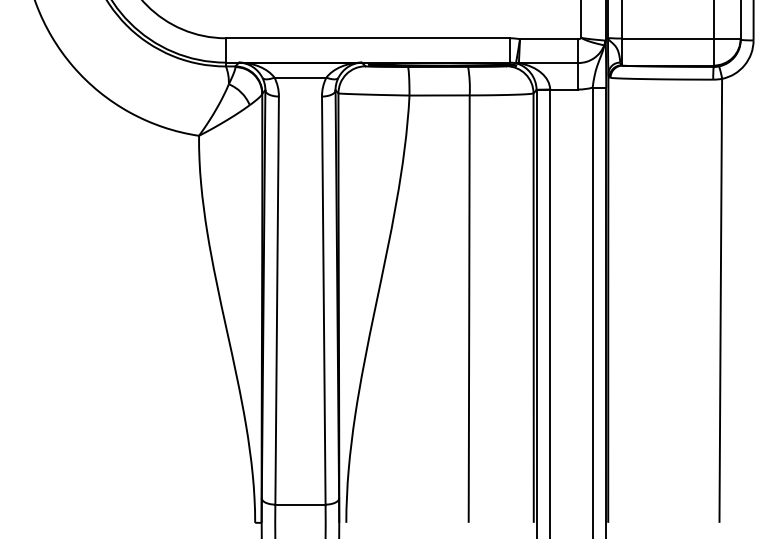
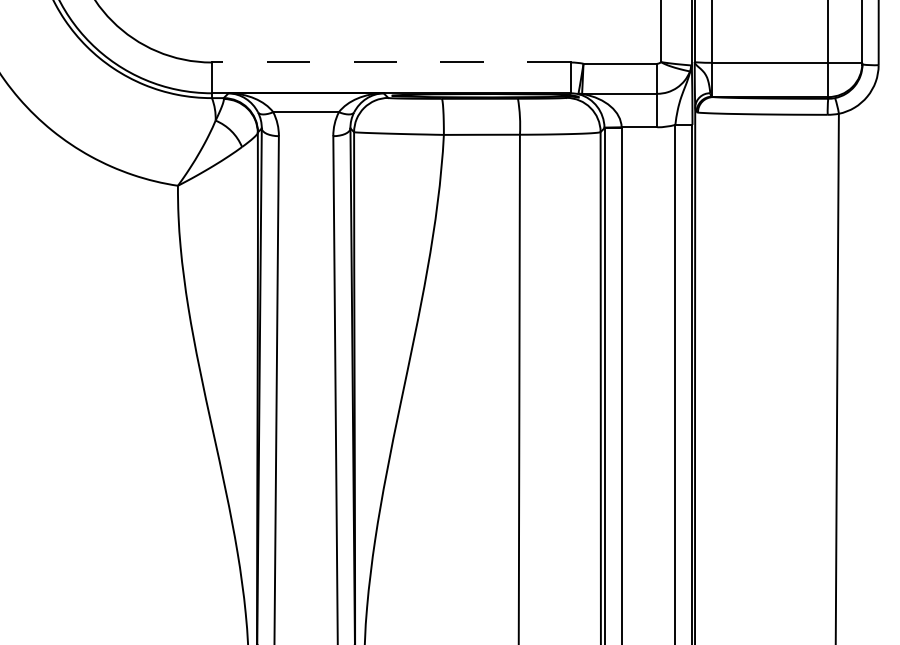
line: (367, 38) -> (390, 62), solid -> dashed

